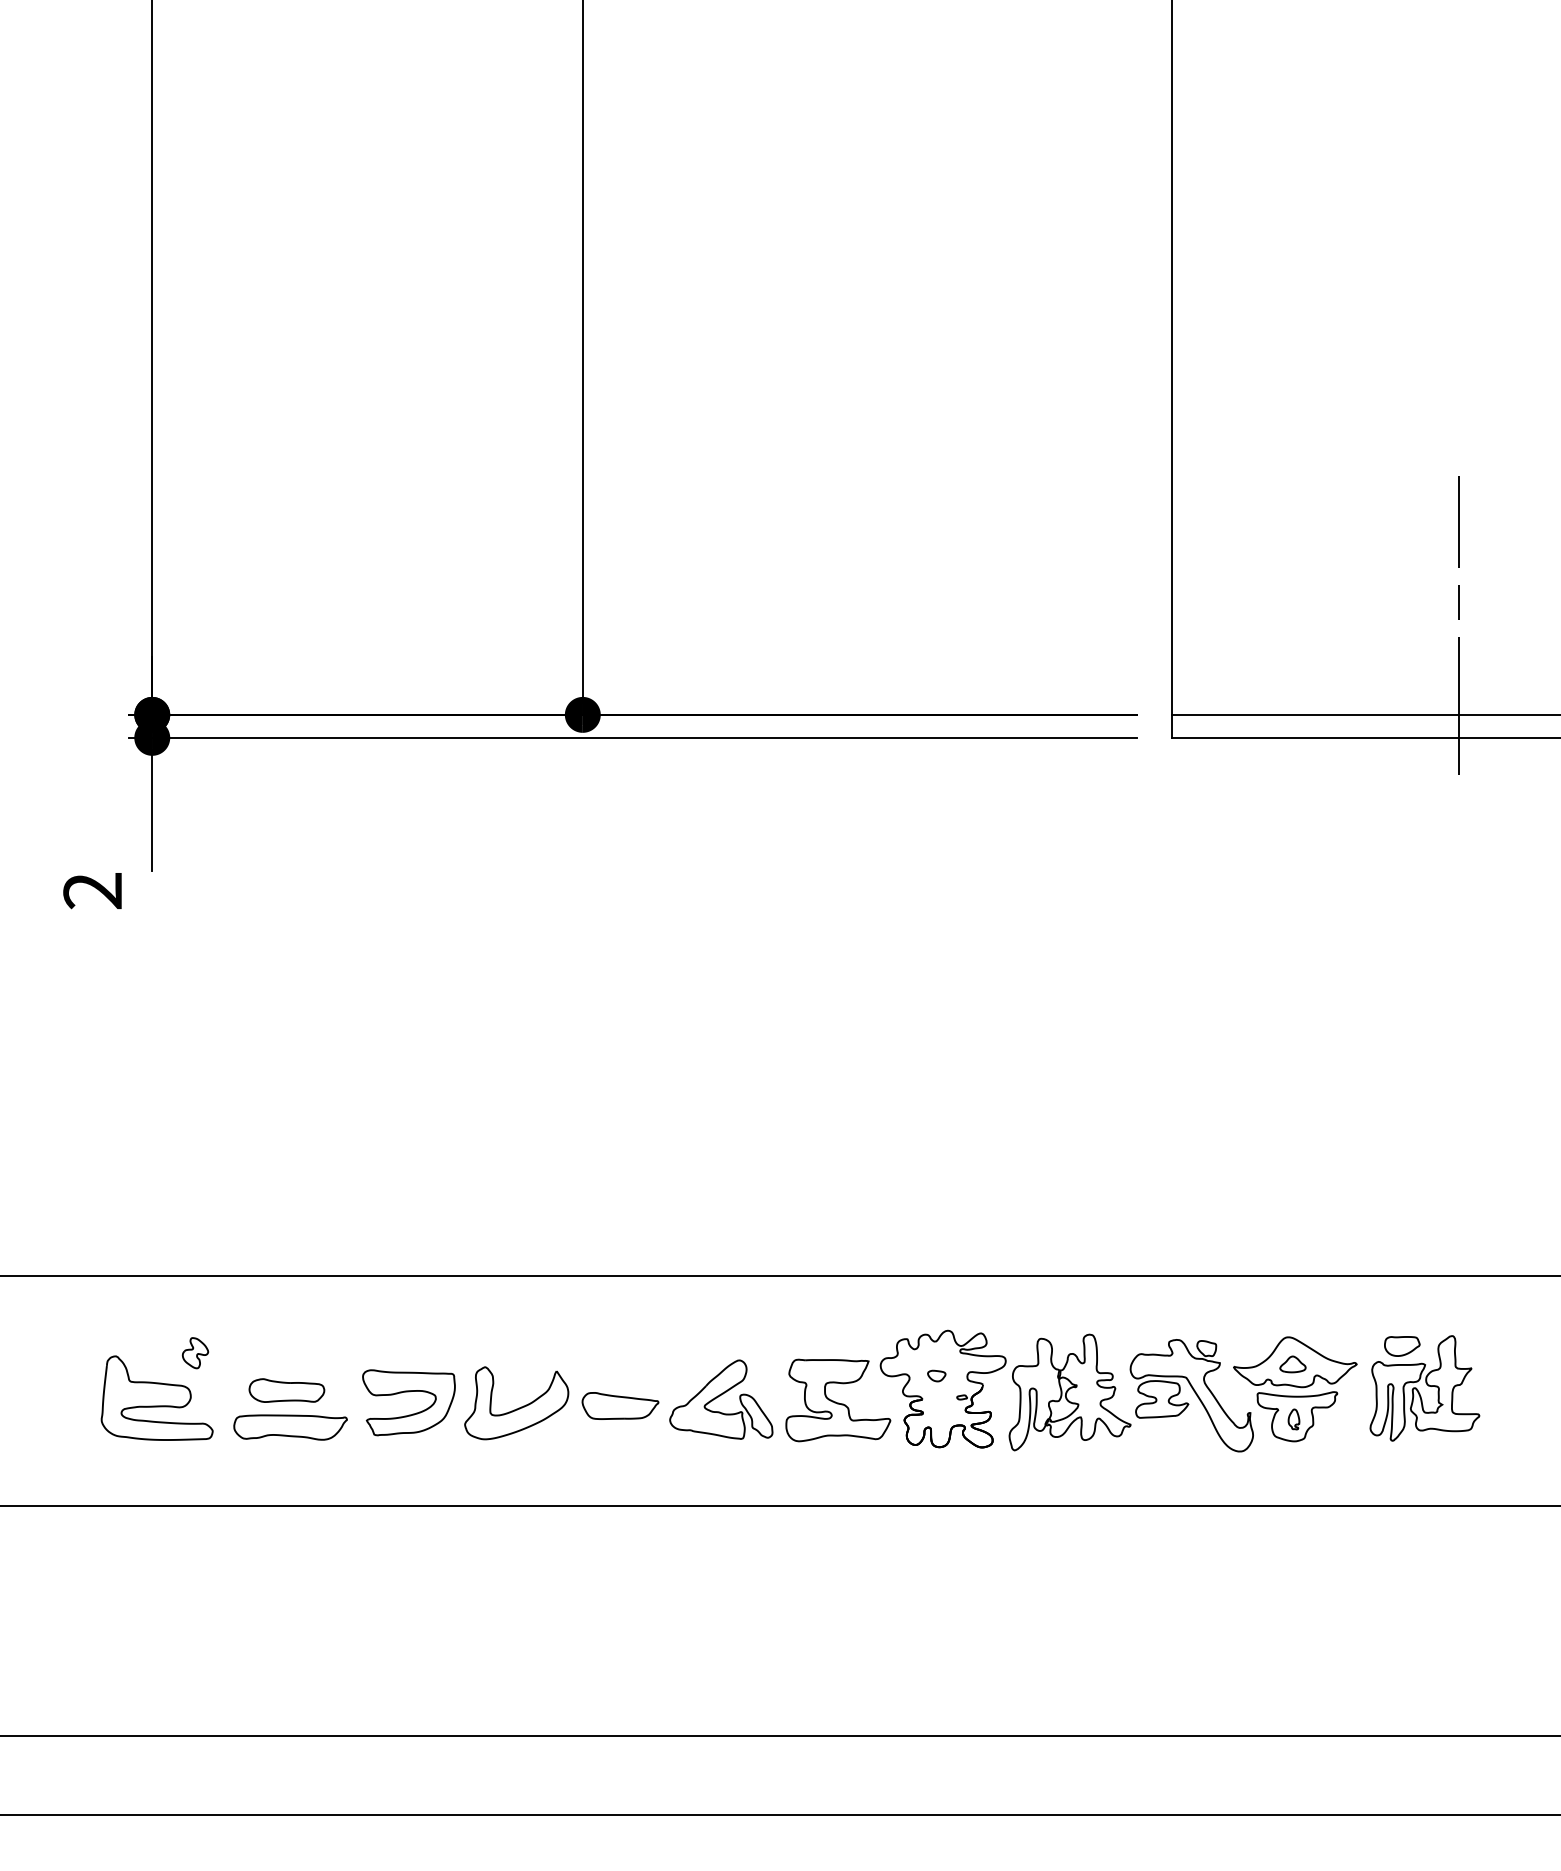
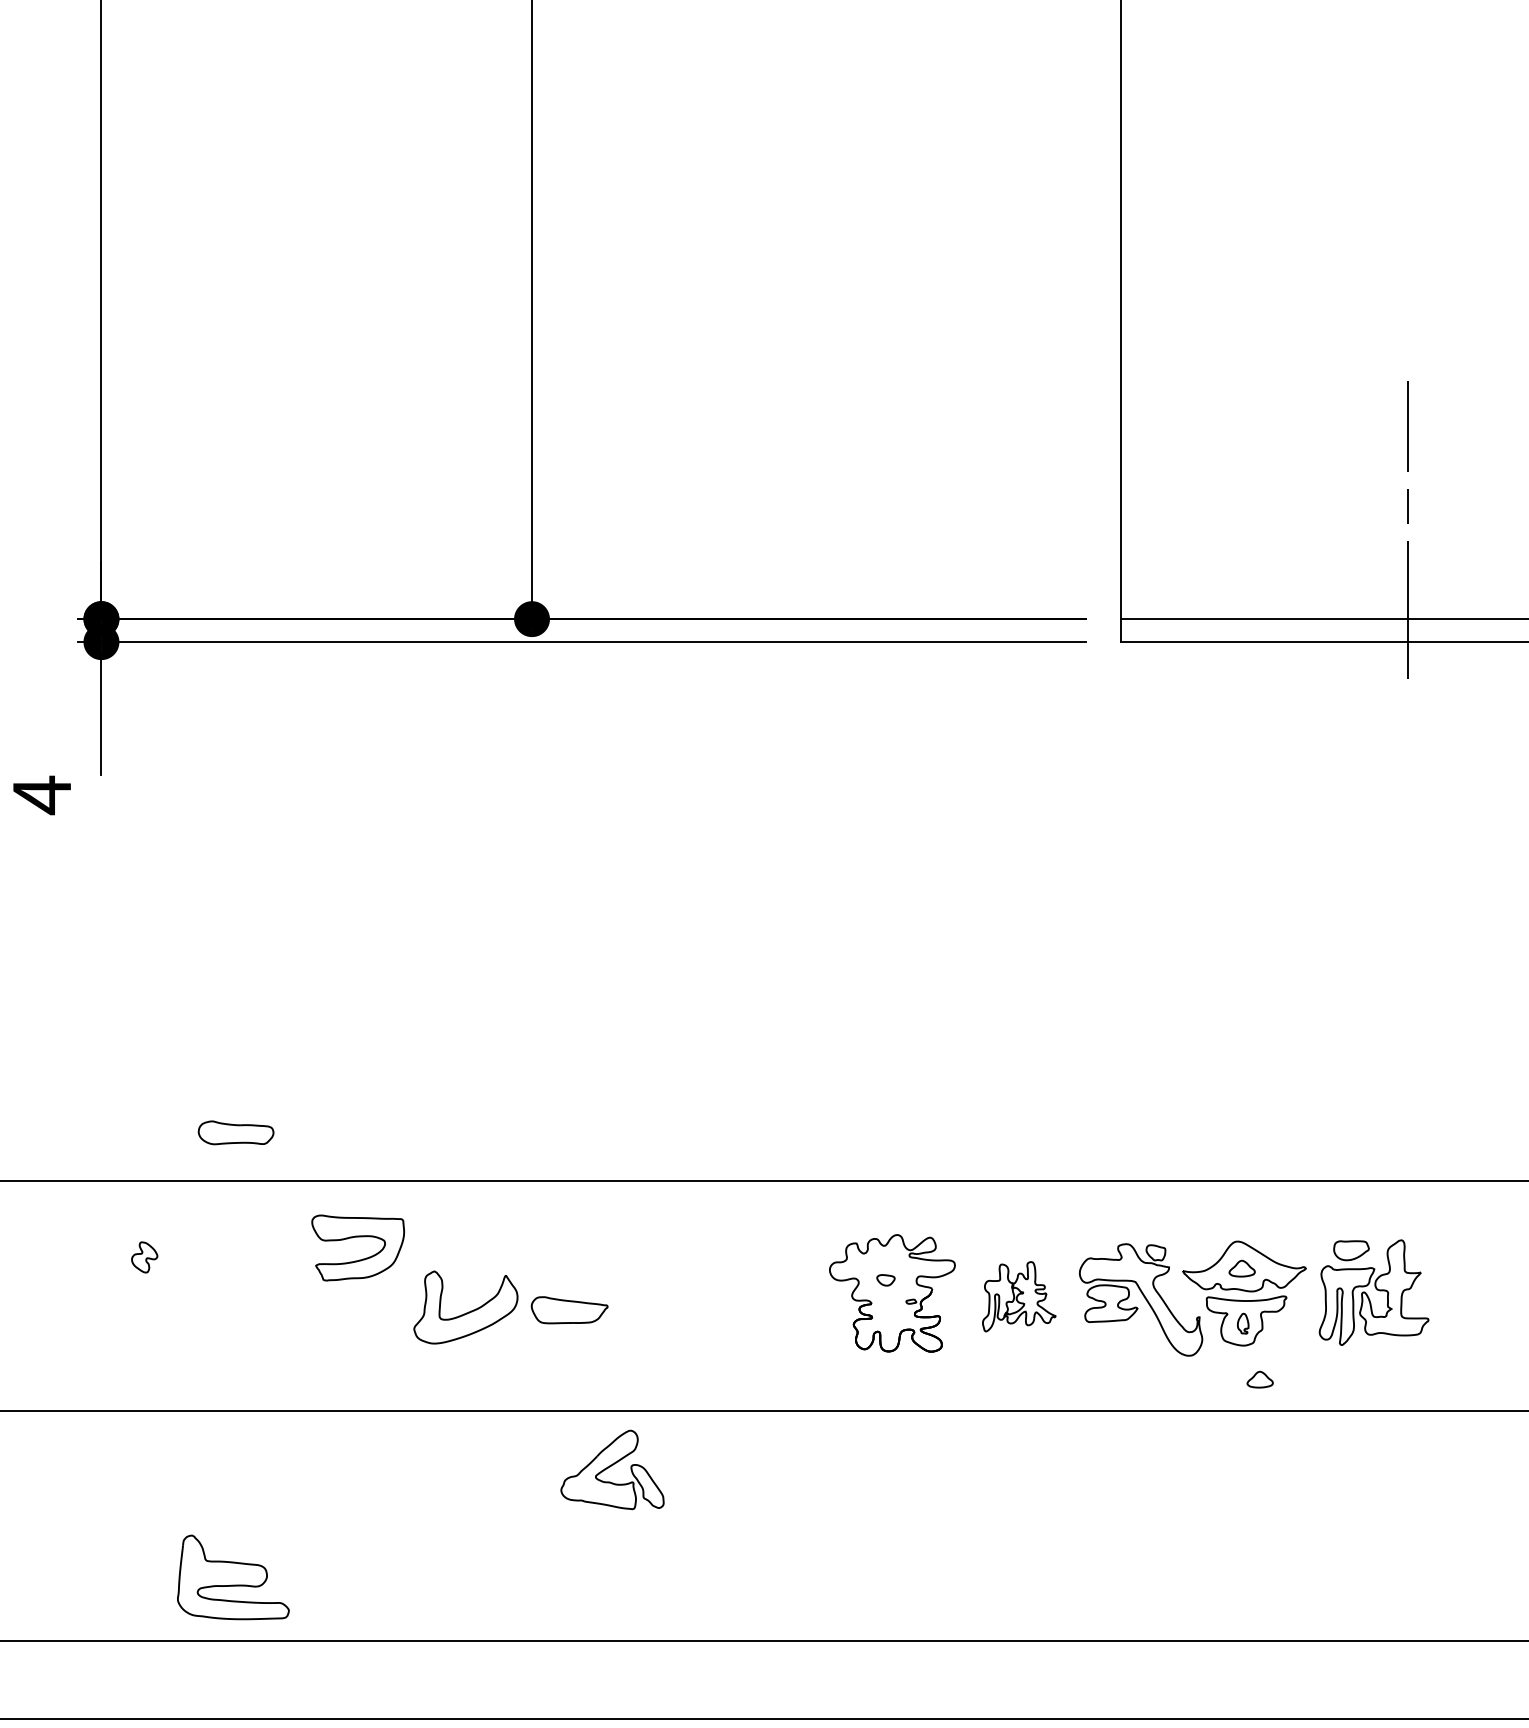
text: (92, 890) -> (41, 794), 2 -> 4
curve: (286, 1383) -> (235, 1125), moved
part: (408, 1392) -> (357, 1237), moved
part: (1069, 1392) -> (1018, 1296), size x0.6
part: (721, 1399) -> (612, 1469), moved
curve: (838, 1402) -> (787, 1306), removed
curve: (156, 1405) -> (232, 1584), moved
part: (290, 1427) -> (239, 1331), removed
curve: (1306, 1471) -> (1255, 1375), added

